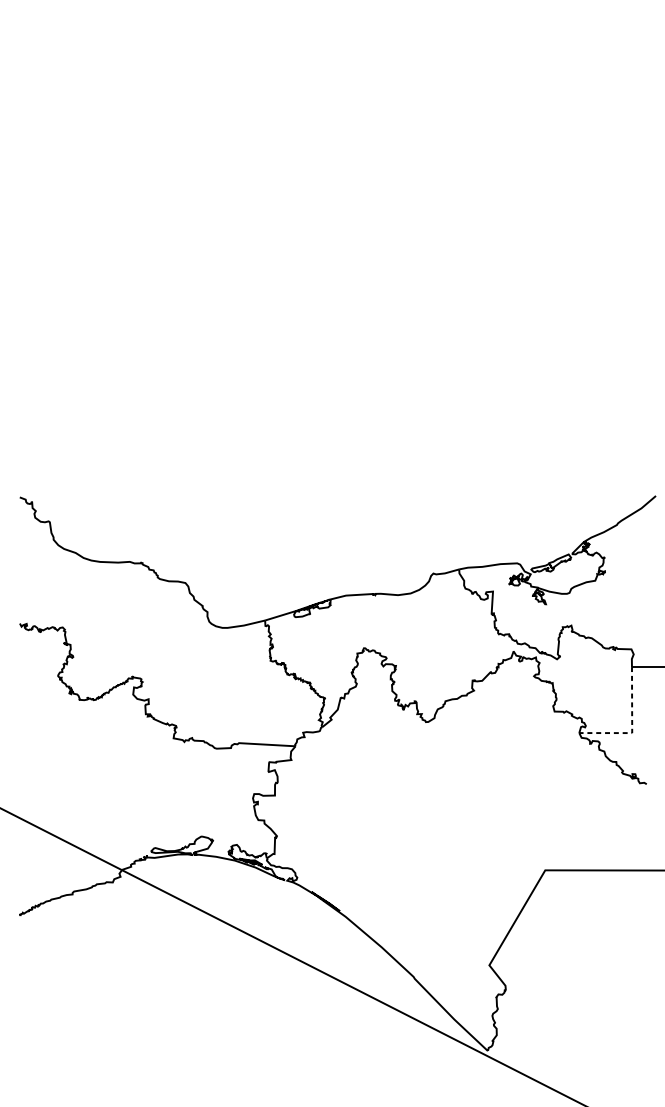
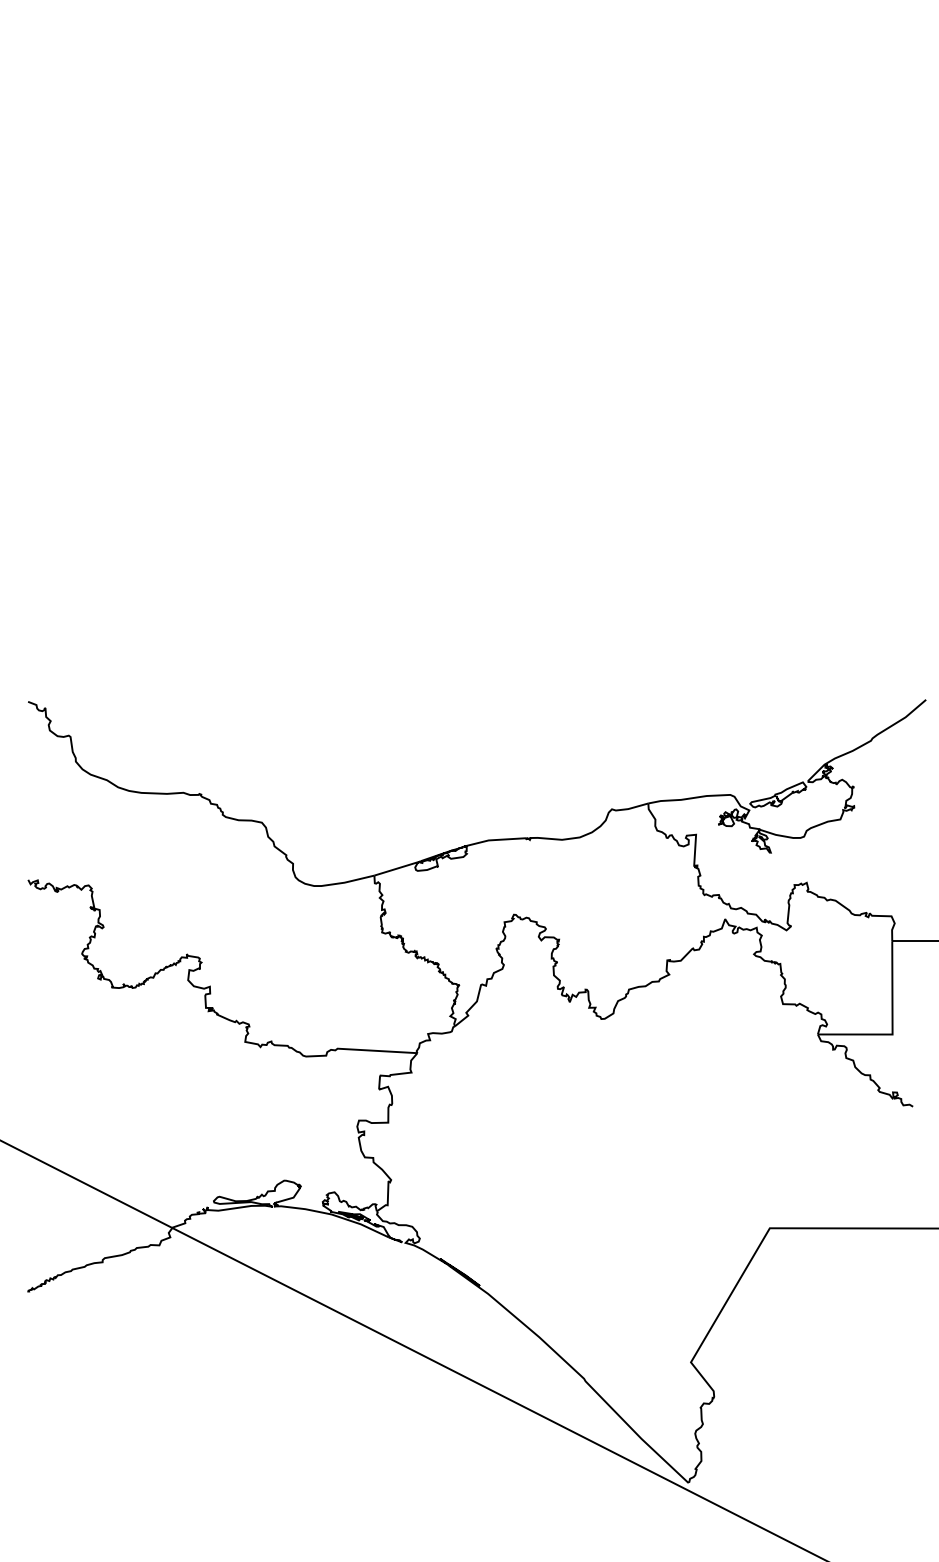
line: (632, 726) -> (892, 1025), dashed -> solid

